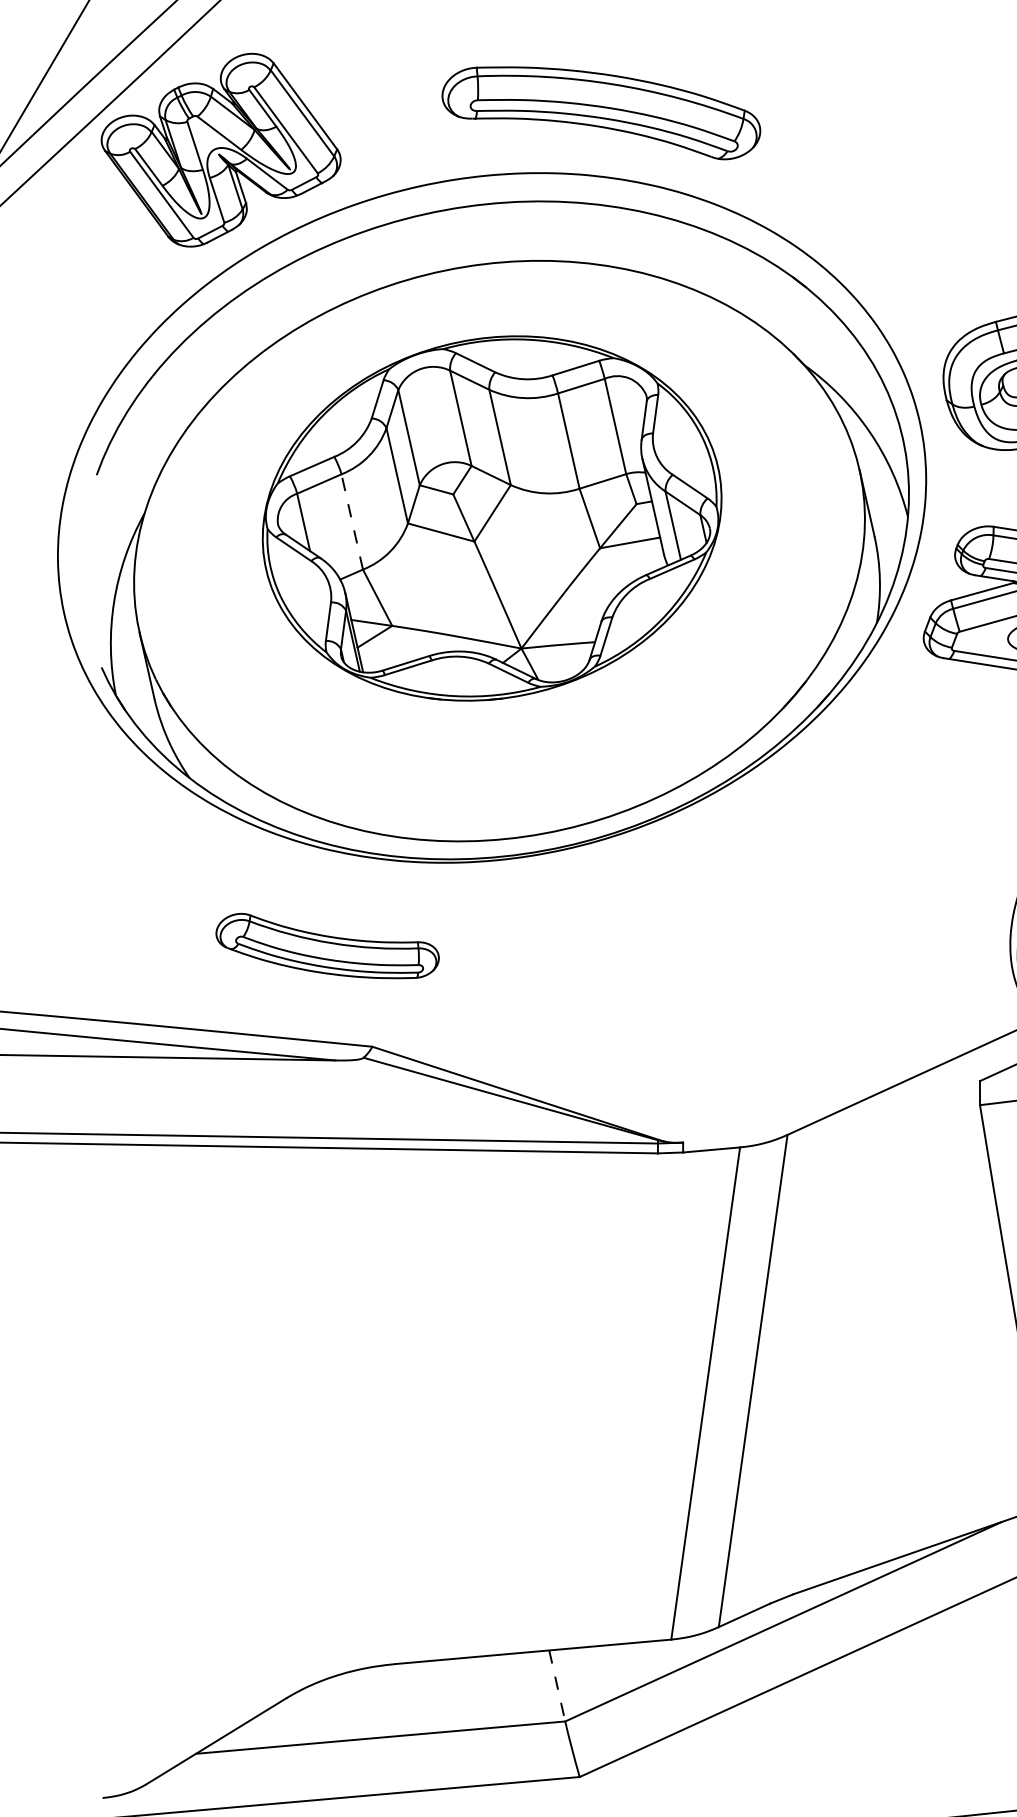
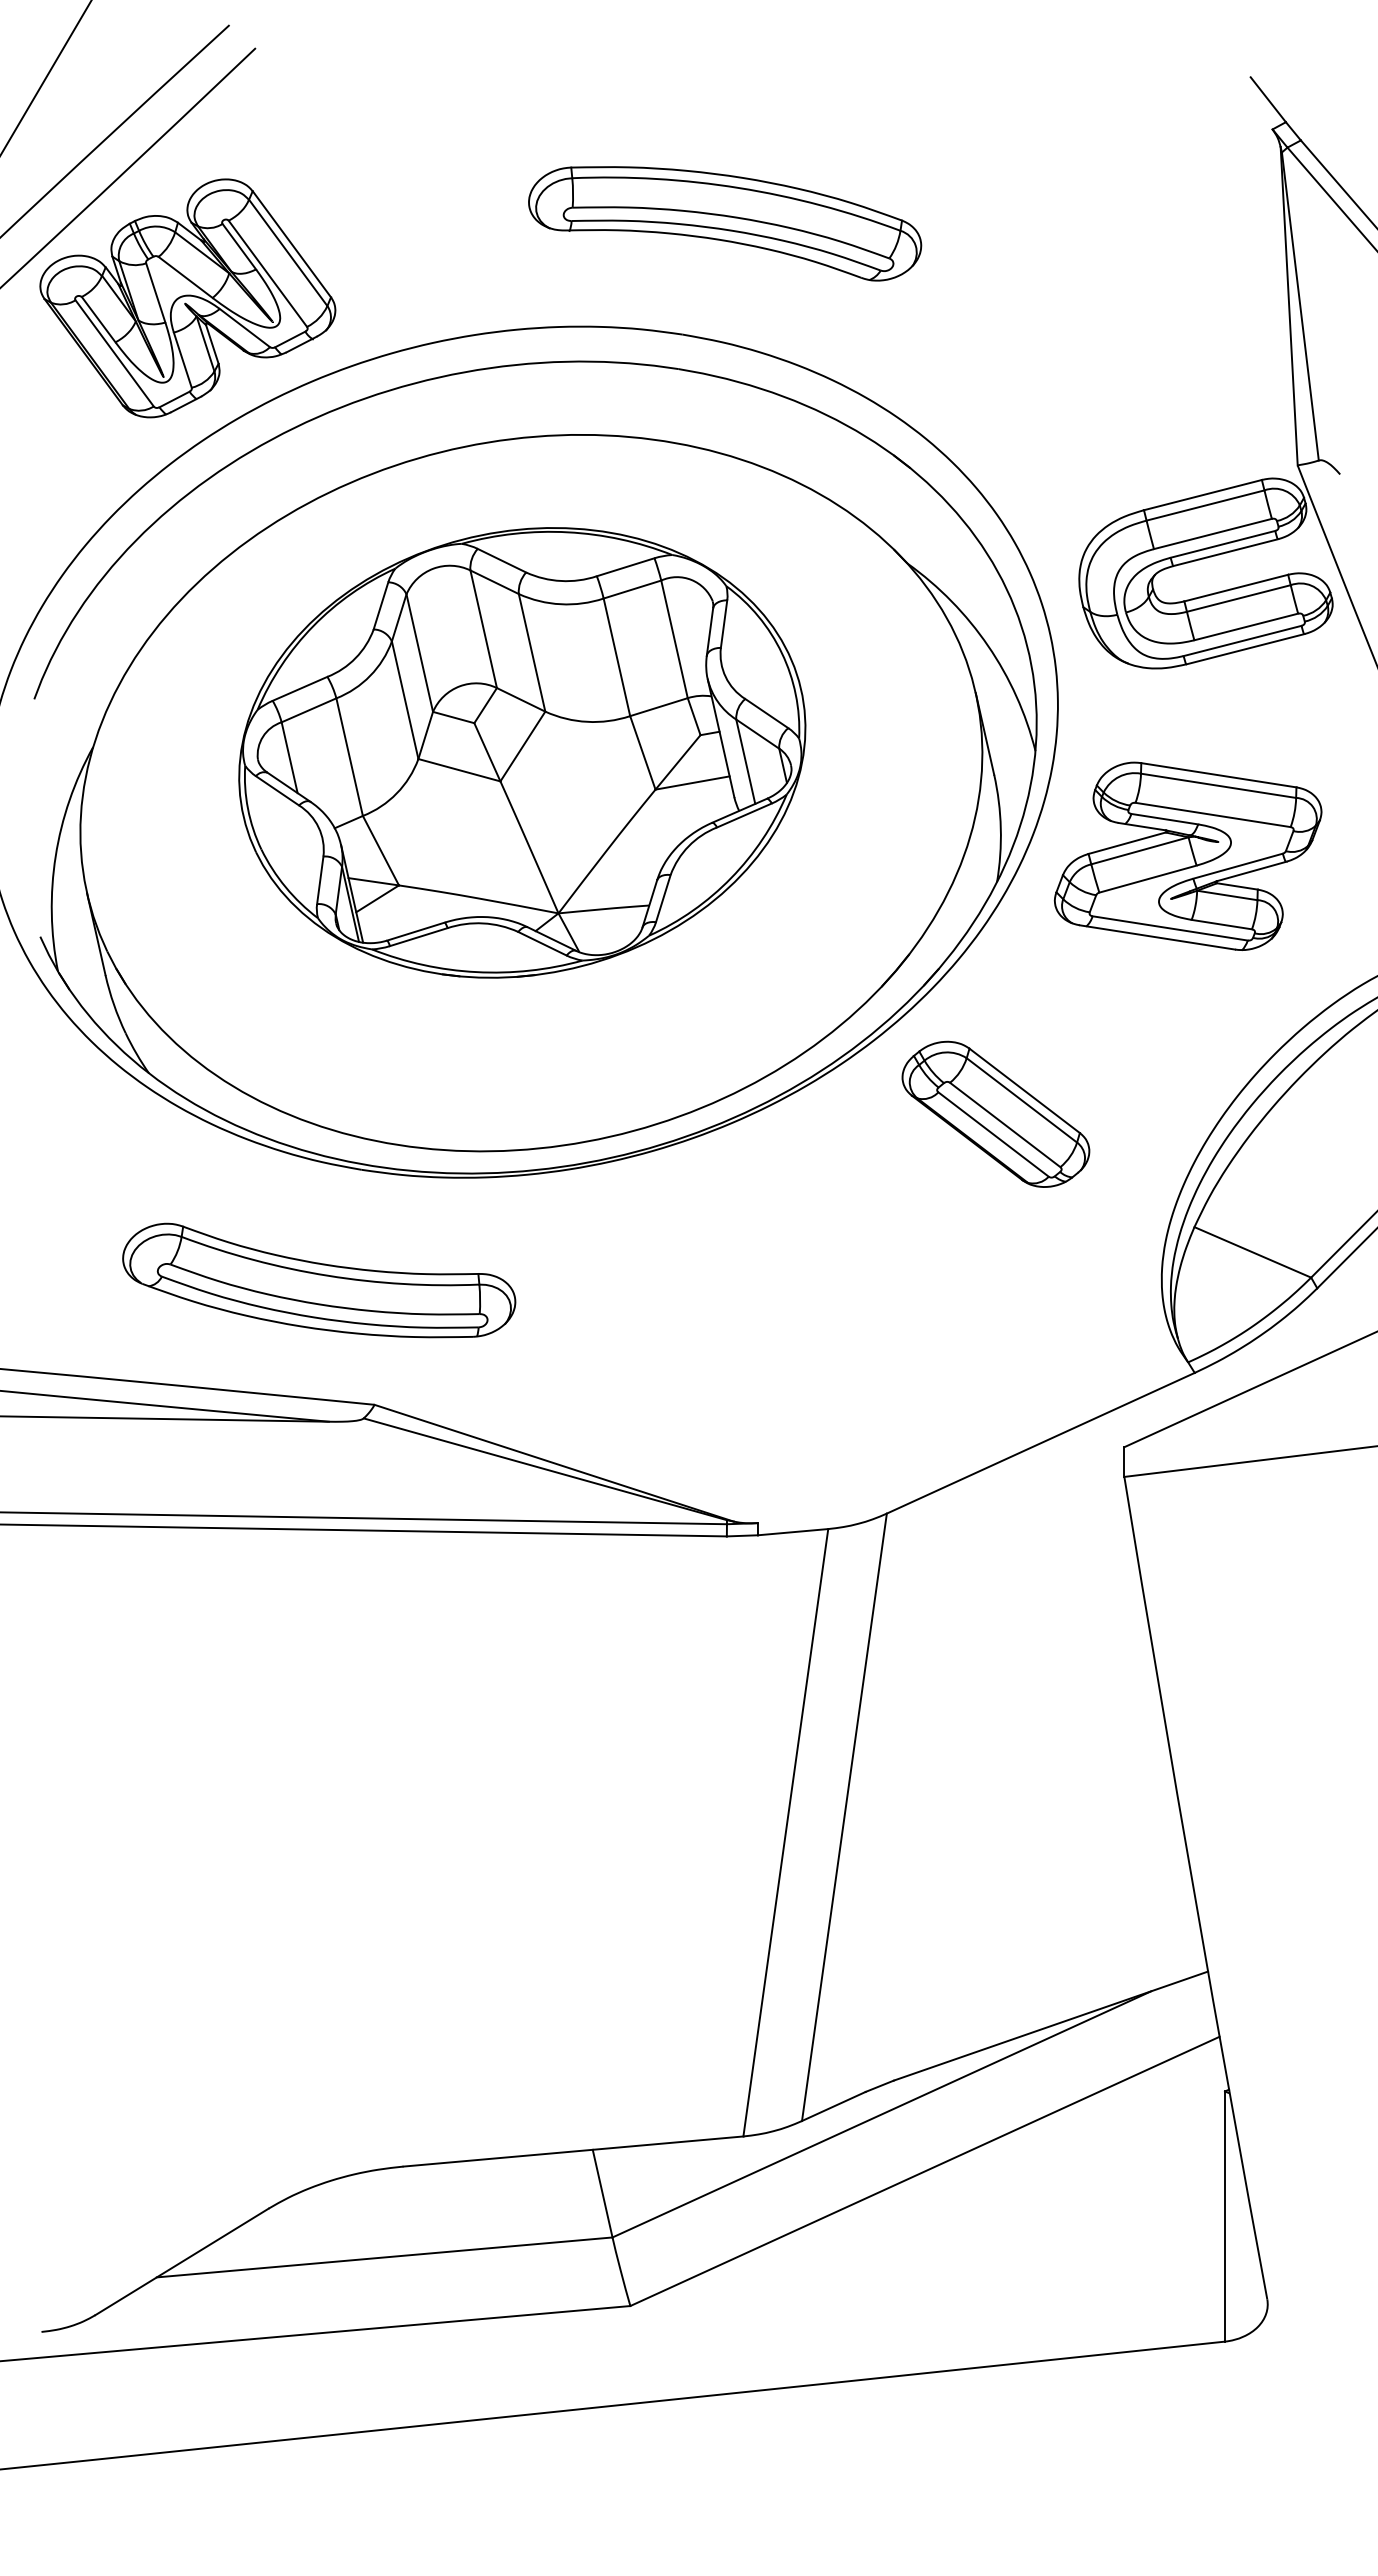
part: (601, 113) -> (725, 223), moved
line: (352, 521) -> (349, 756), dashed -> solid
part: (875, 810) -> (995, 1113), added
part: (327, 946) -> (319, 1280), size x1.43
line: (557, 1685) -> (602, 2193), dashed -> solid

